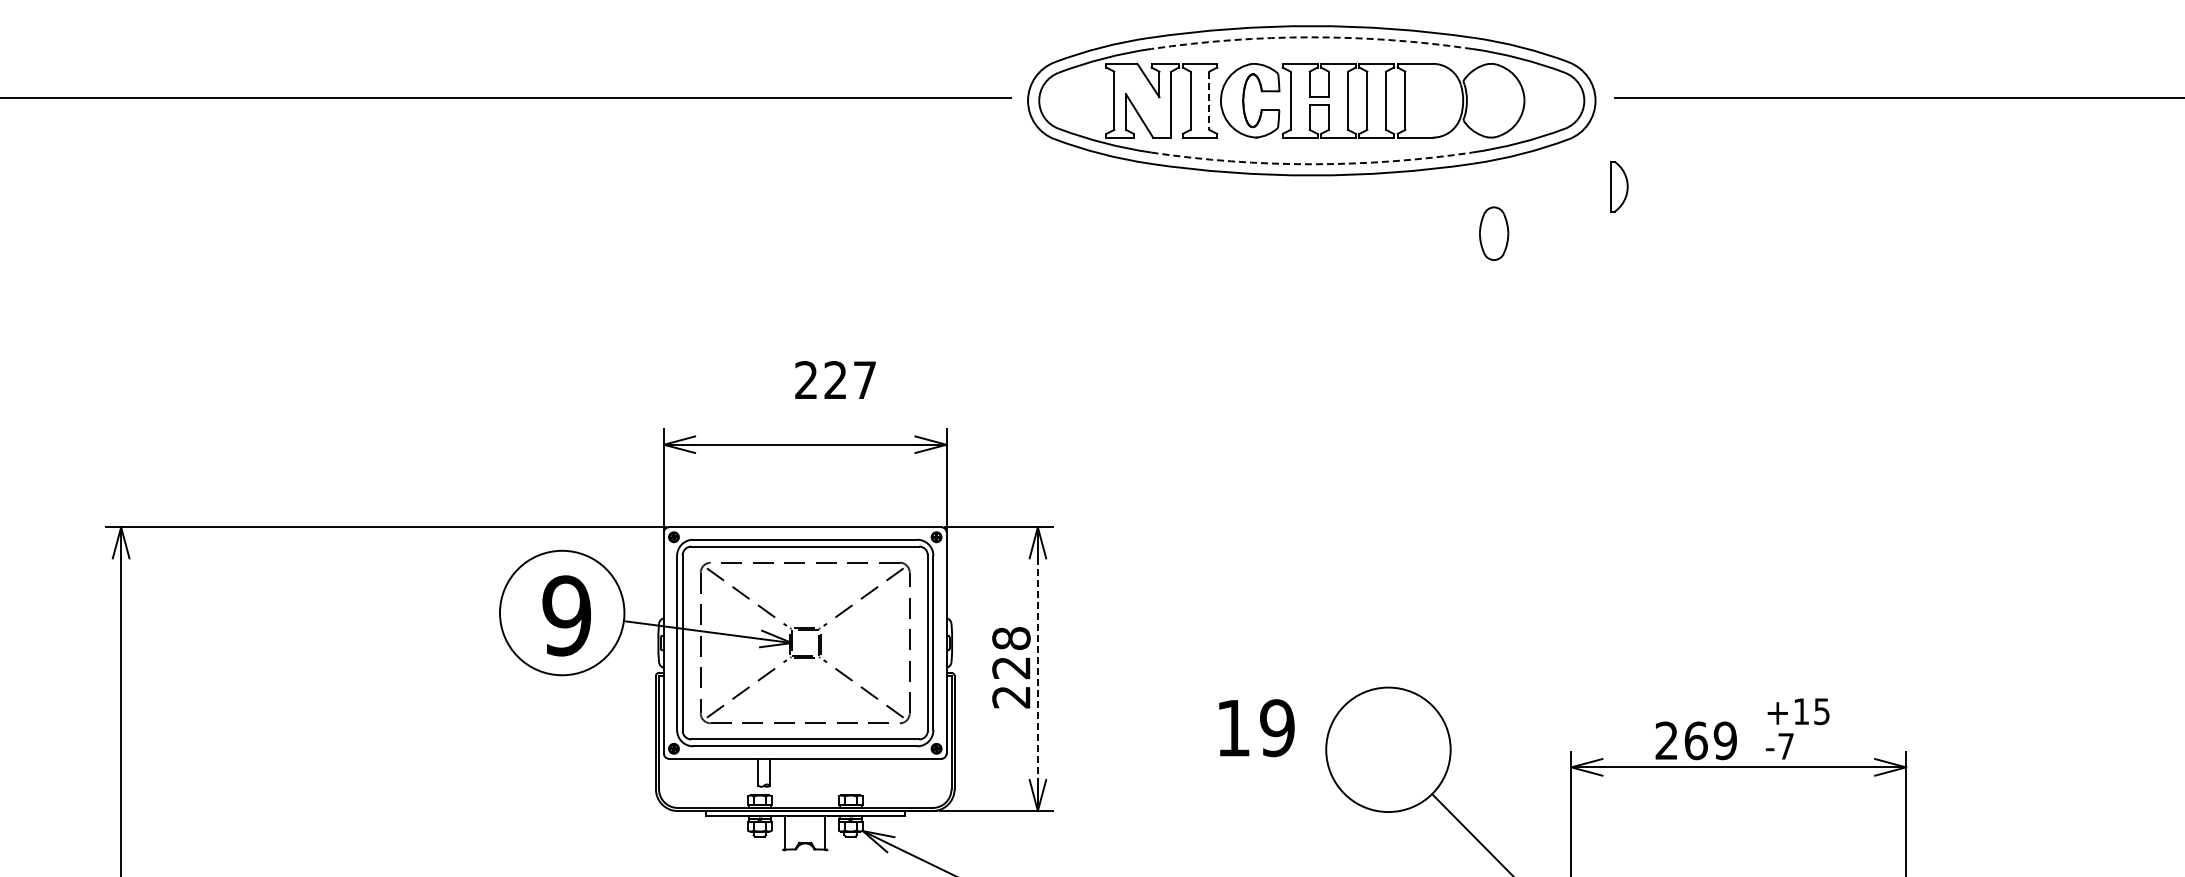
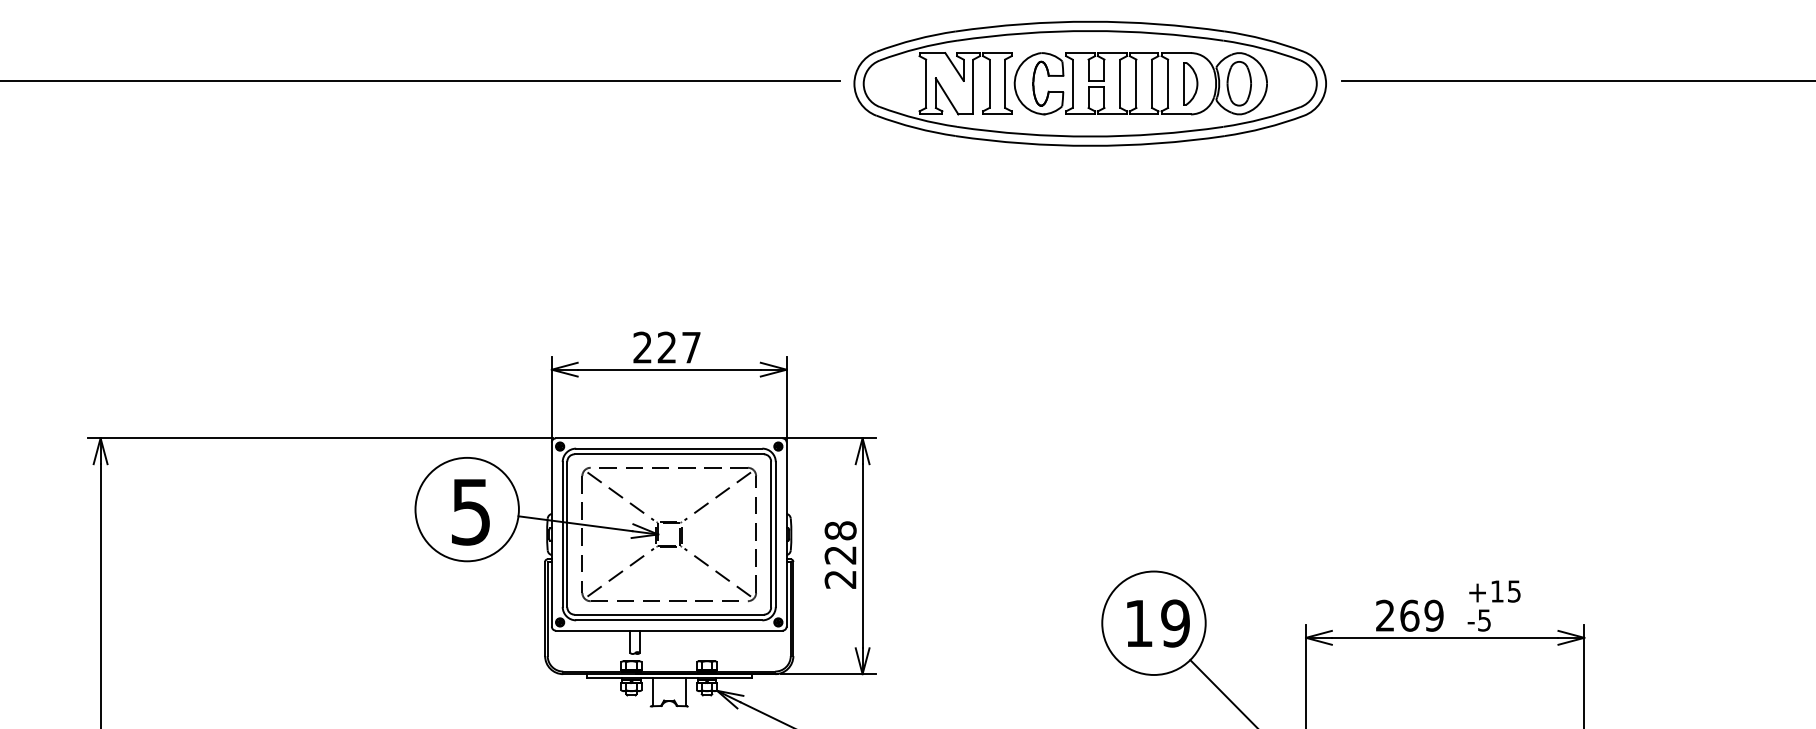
arc: (1311, 37) -> (1090, 31), dashed -> solid
line: (1209, 101) -> (1005, 84), dashed -> solid
arc: (1311, 164) -> (1090, 136), dashed -> solid
part: (1619, 186) -> (1190, 83), moved
part: (1494, 233) -> (1239, 83), moved
text: (835, 379) -> (666, 347), moved
text: (566, 615) -> (470, 511), 9 -> 5
line: (1037, 669) -> (862, 556), dashed -> solid
text: (1256, 728) -> (1158, 623), moved
text: (1785, 746) -> (1484, 620), -7 -> -5

